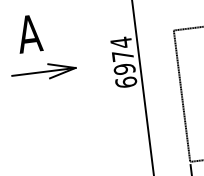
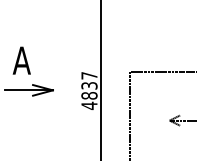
text: (123, 62) -> (89, 90), 6974 -> 4837

